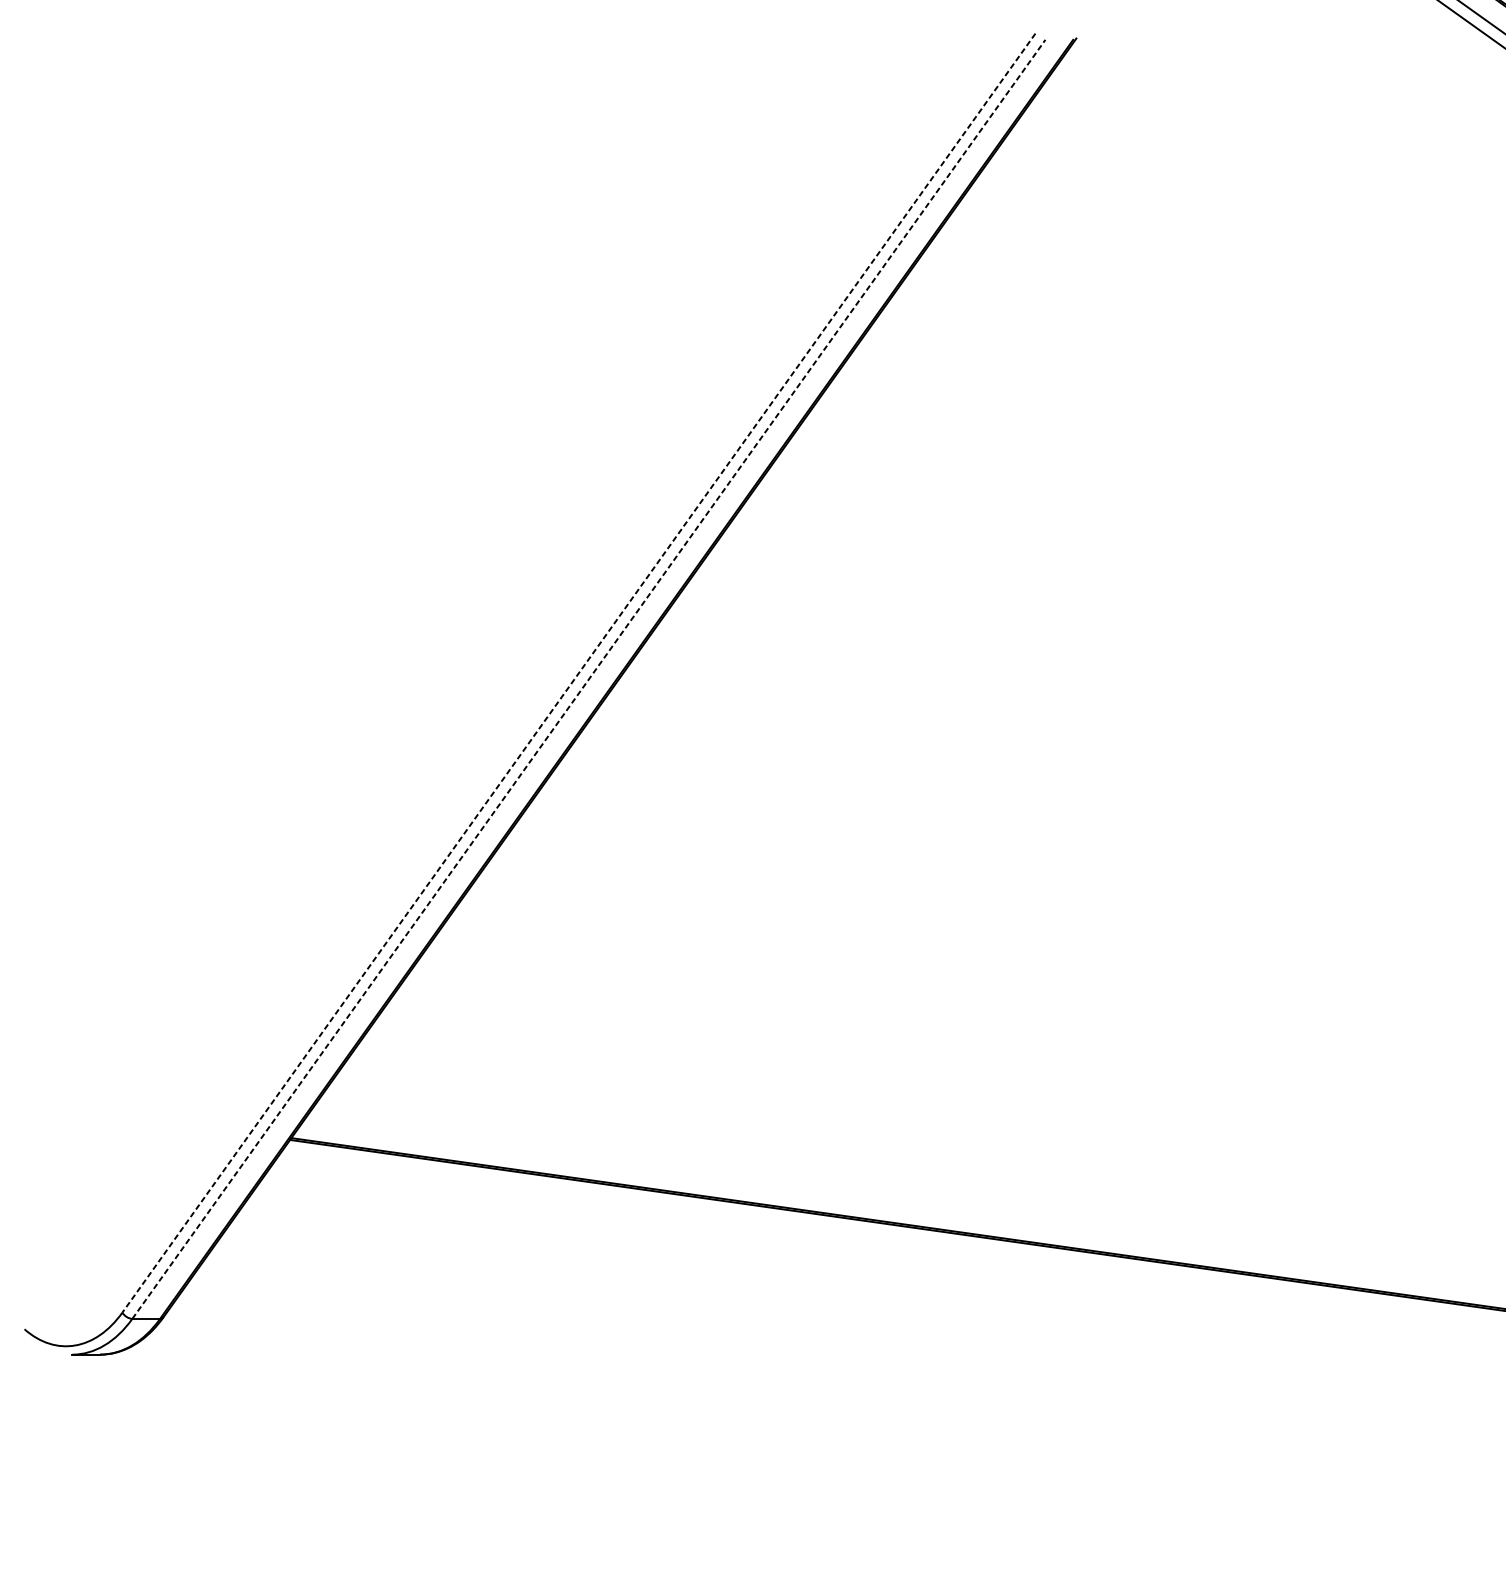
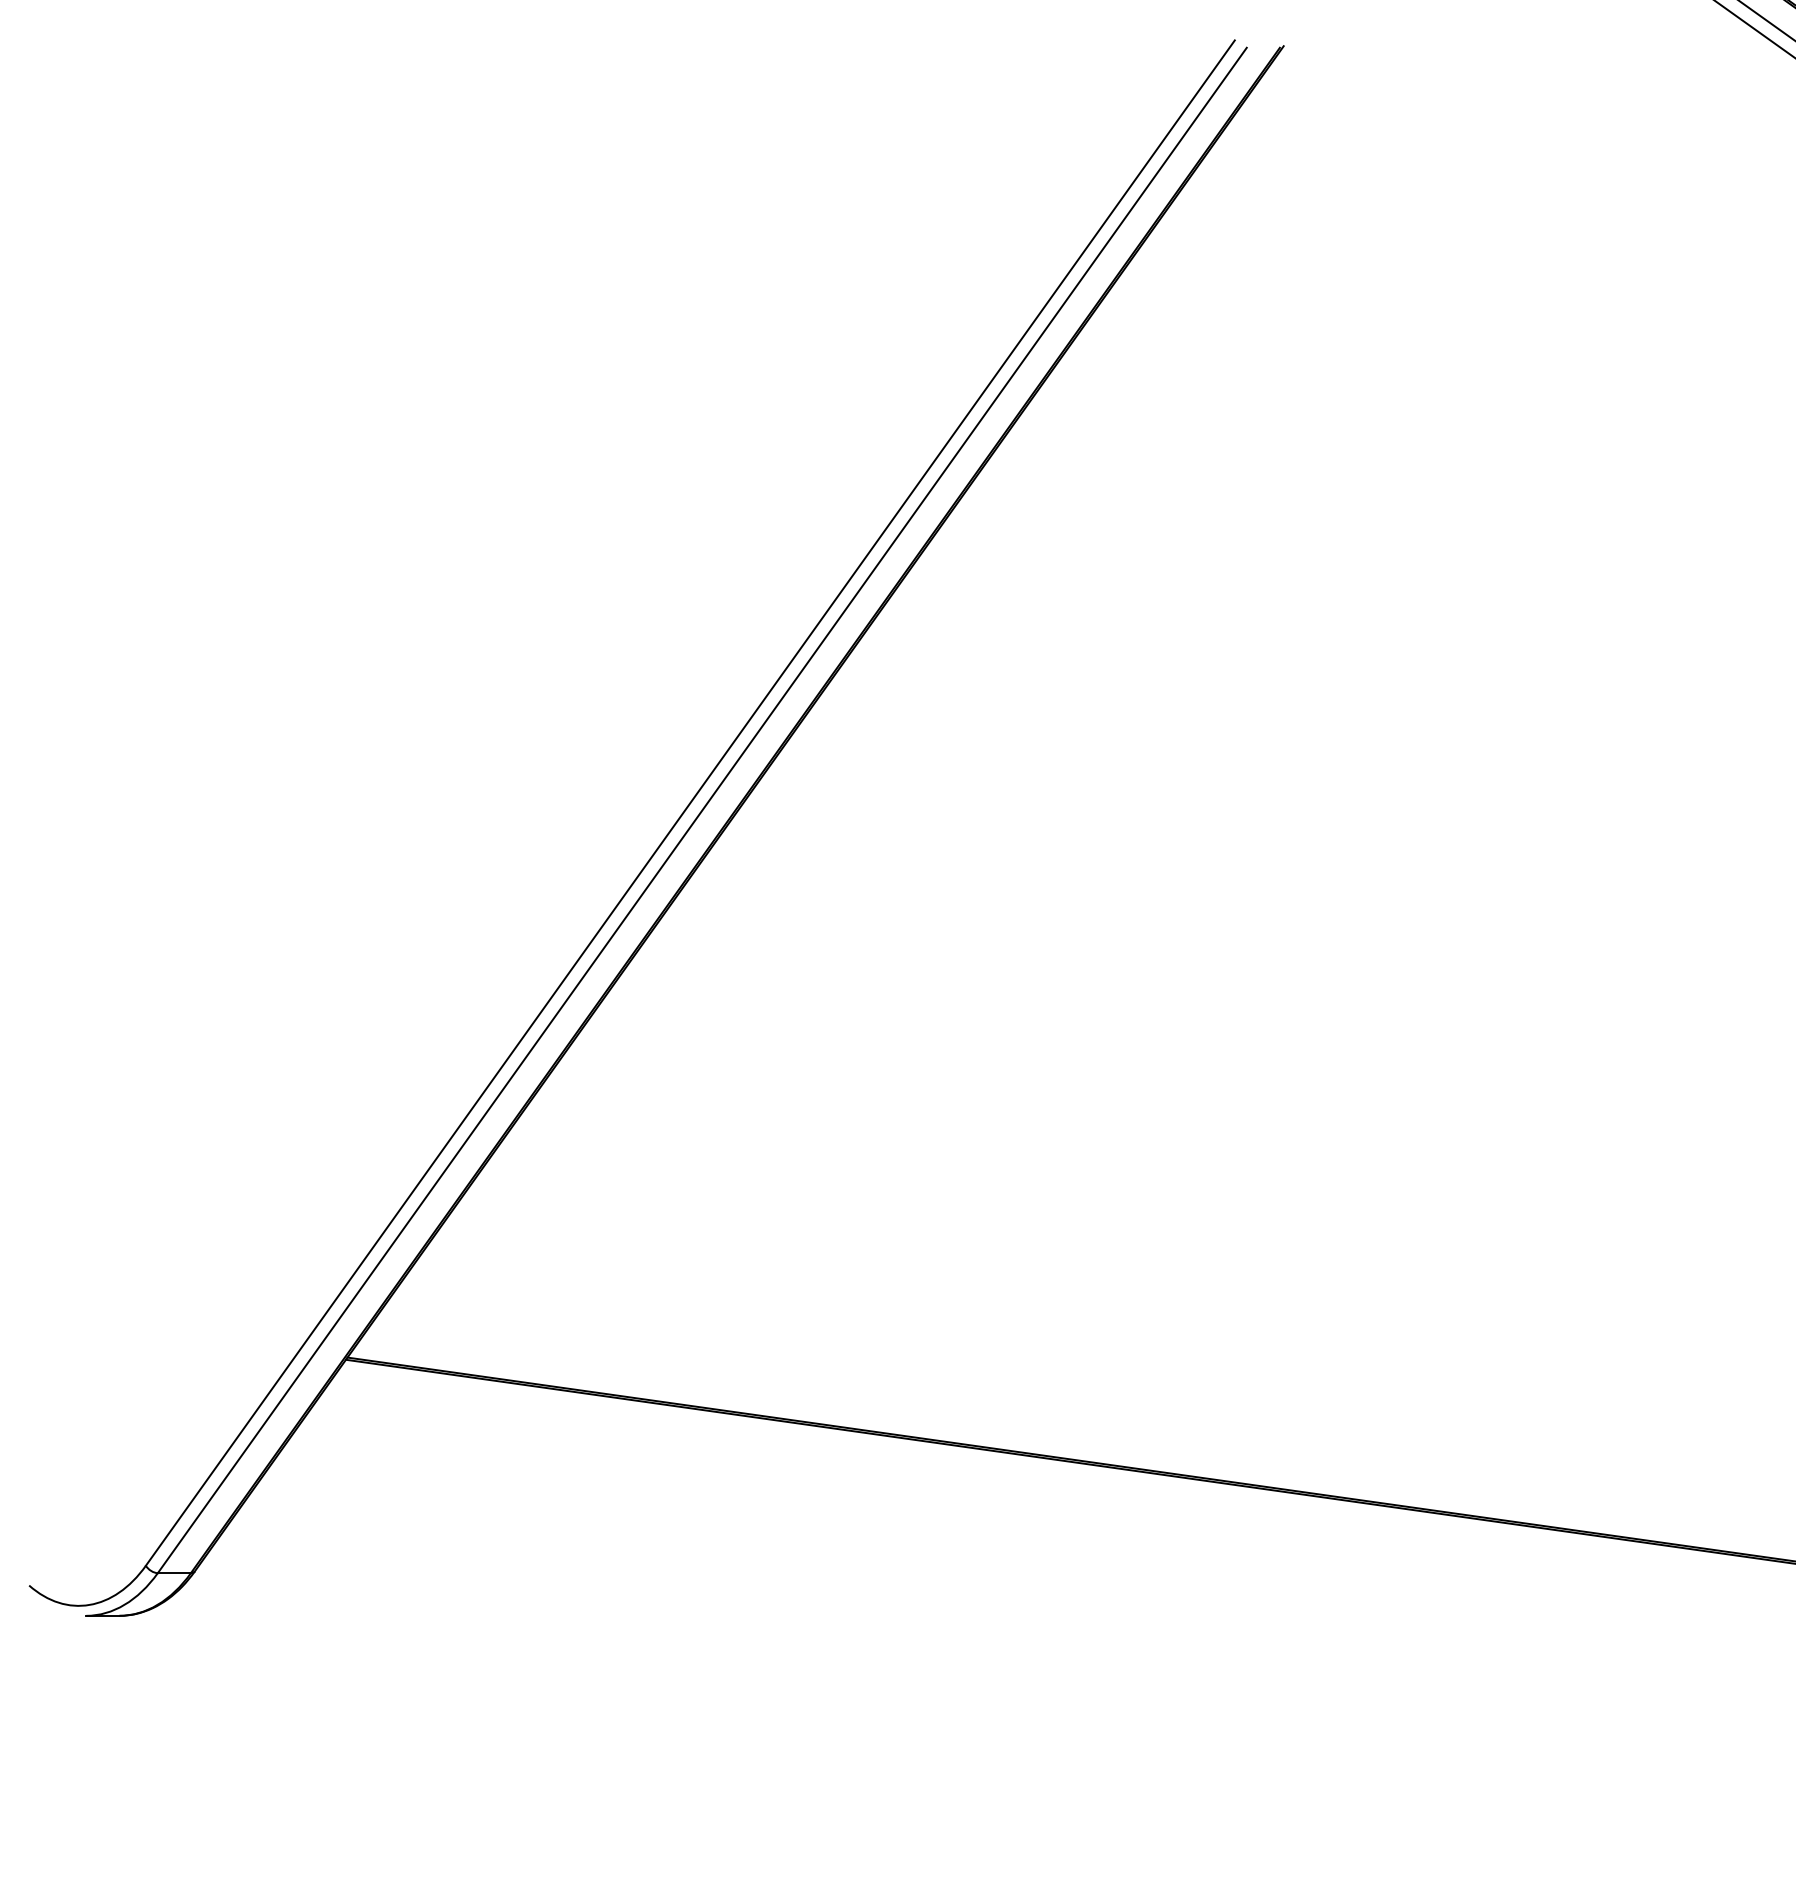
line: (579, 673) -> (690, 803), dashed -> solid
line: (589, 679) -> (702, 810), dashed -> solid

